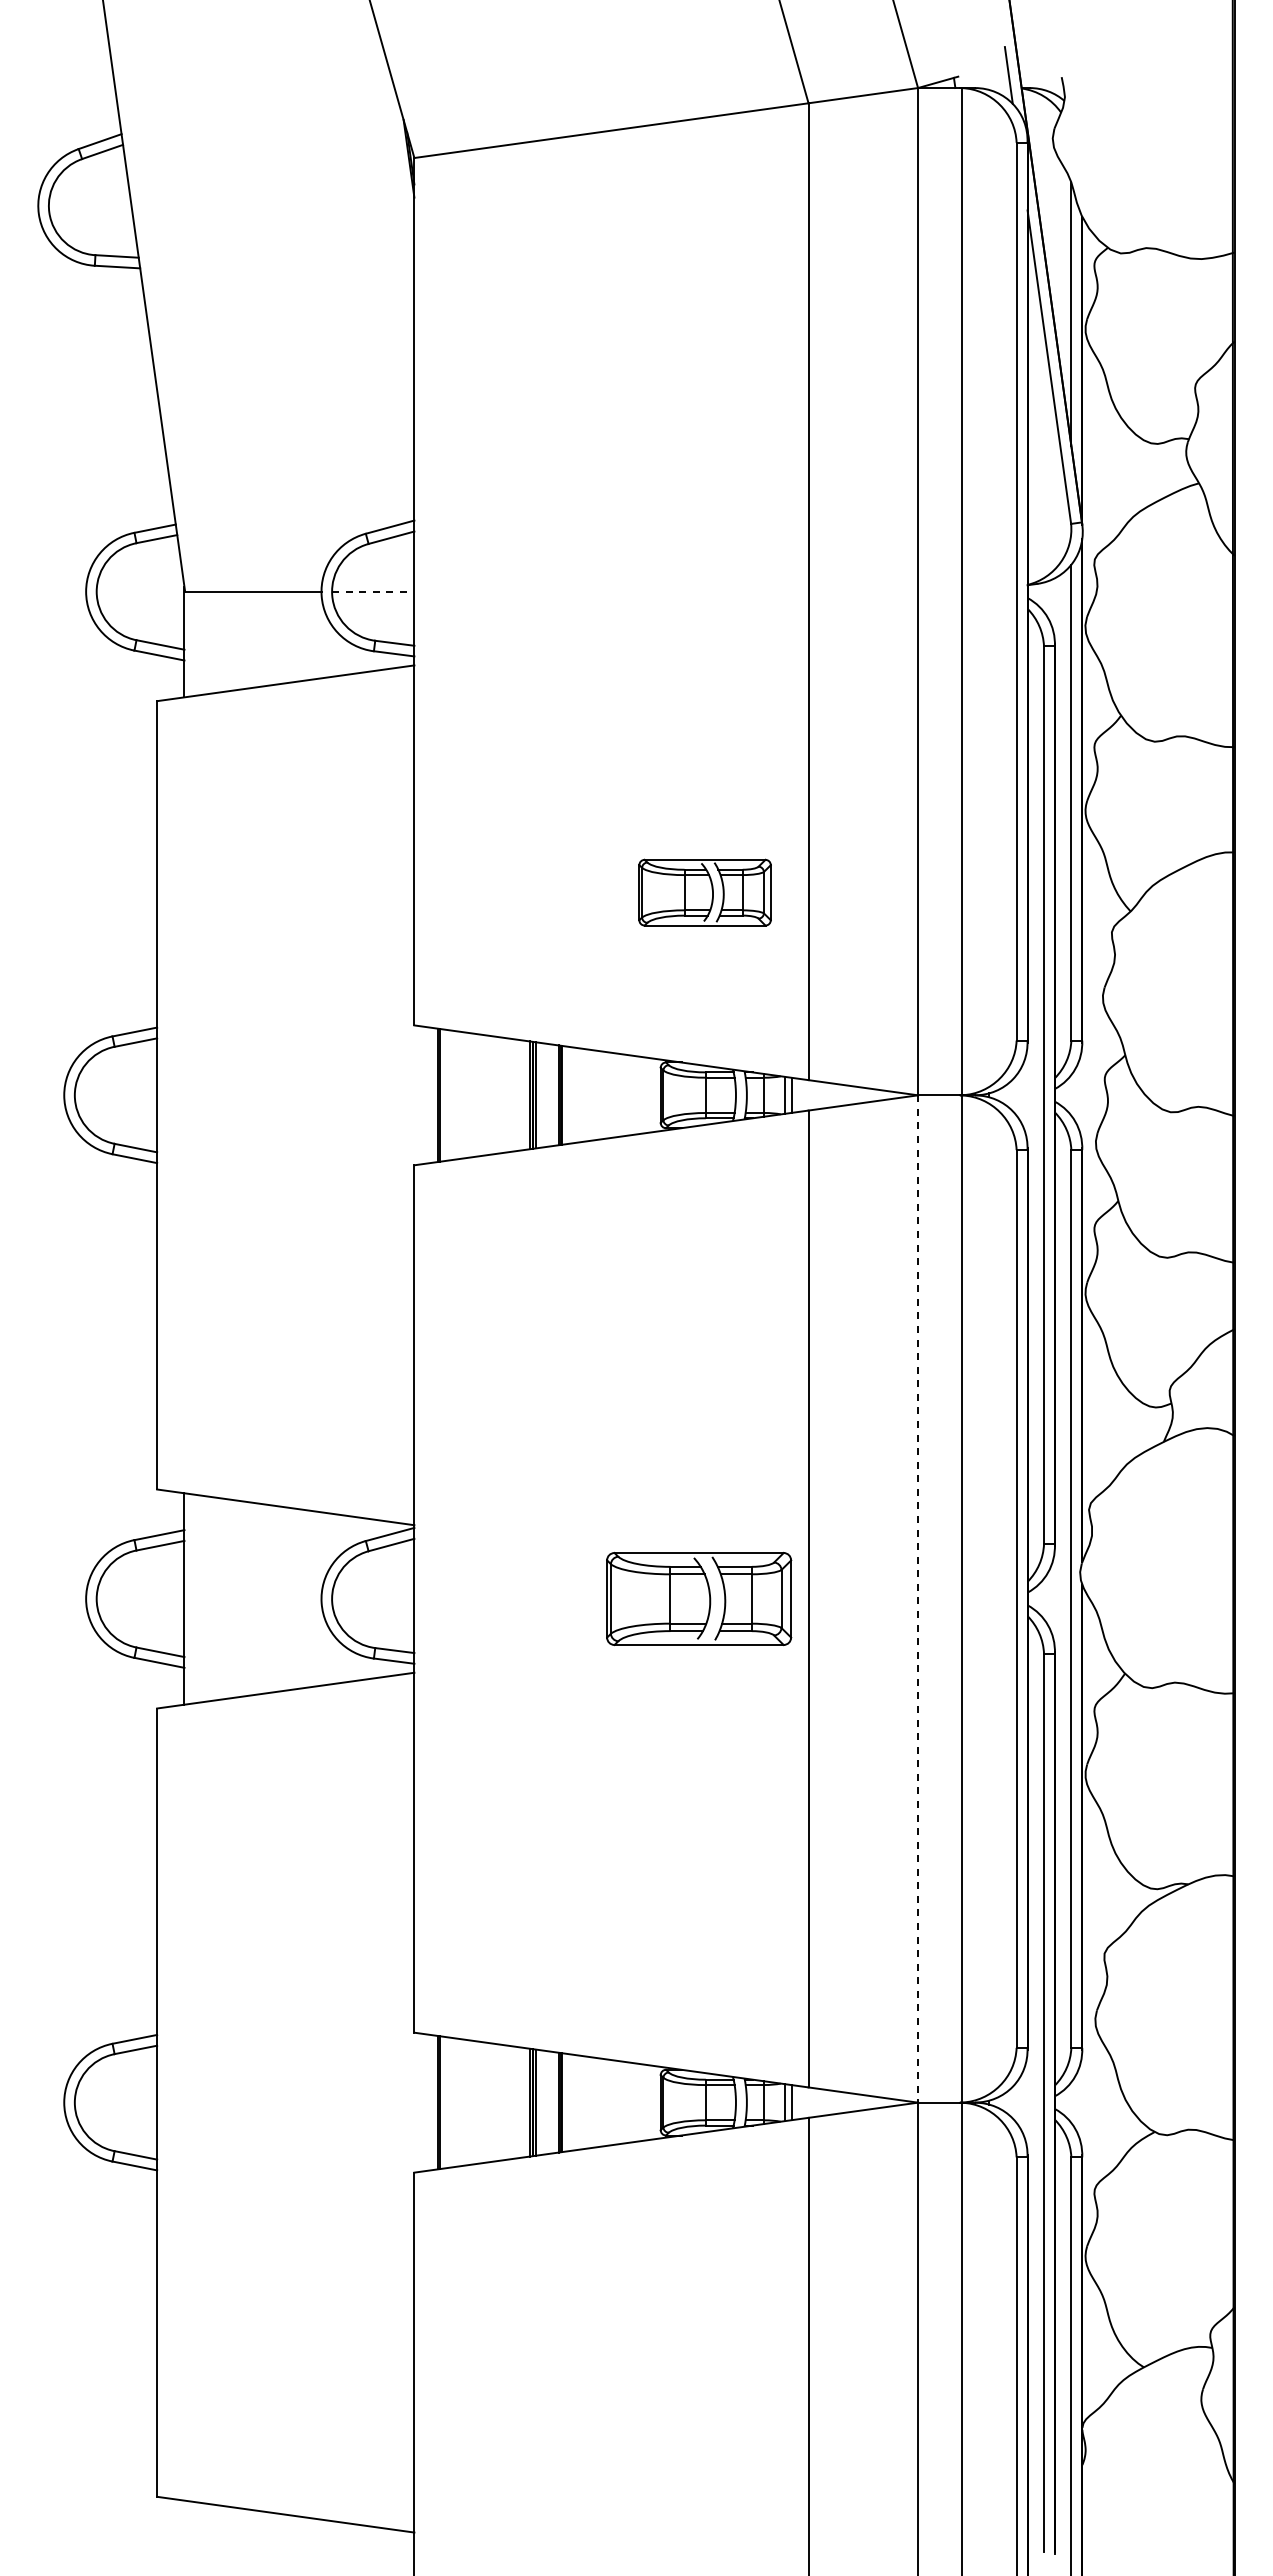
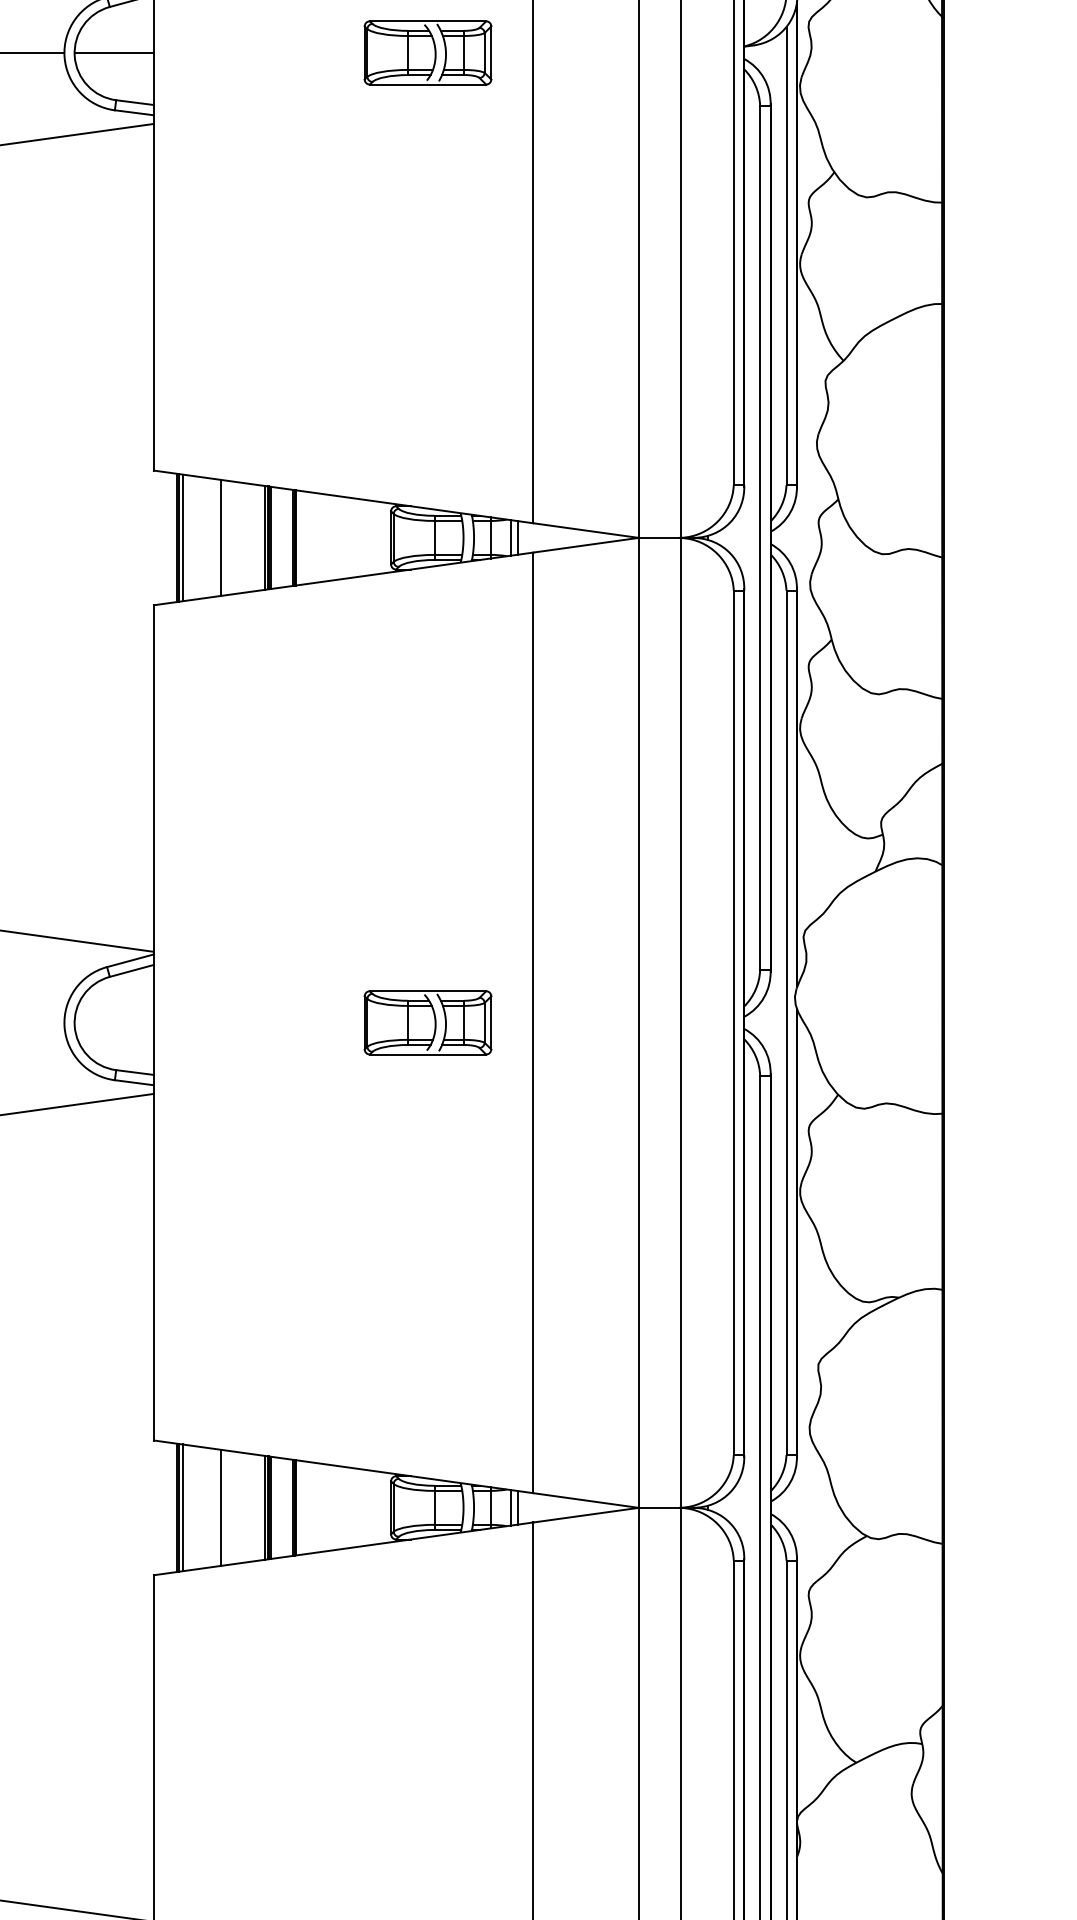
line: (373, 591) -> (114, 52), dashed -> solid
part: (704, 892) -> (427, 52), moved
line: (444, 1095) -> (182, 538), added
line: (484, 1095) -> (221, 538), added
part: (698, 1598) -> (427, 1022), size x0.71
line: (918, 1599) -> (639, 1023), dashed -> solid
line: (444, 2102) -> (182, 1507), added
line: (484, 2102) -> (221, 1507), added

